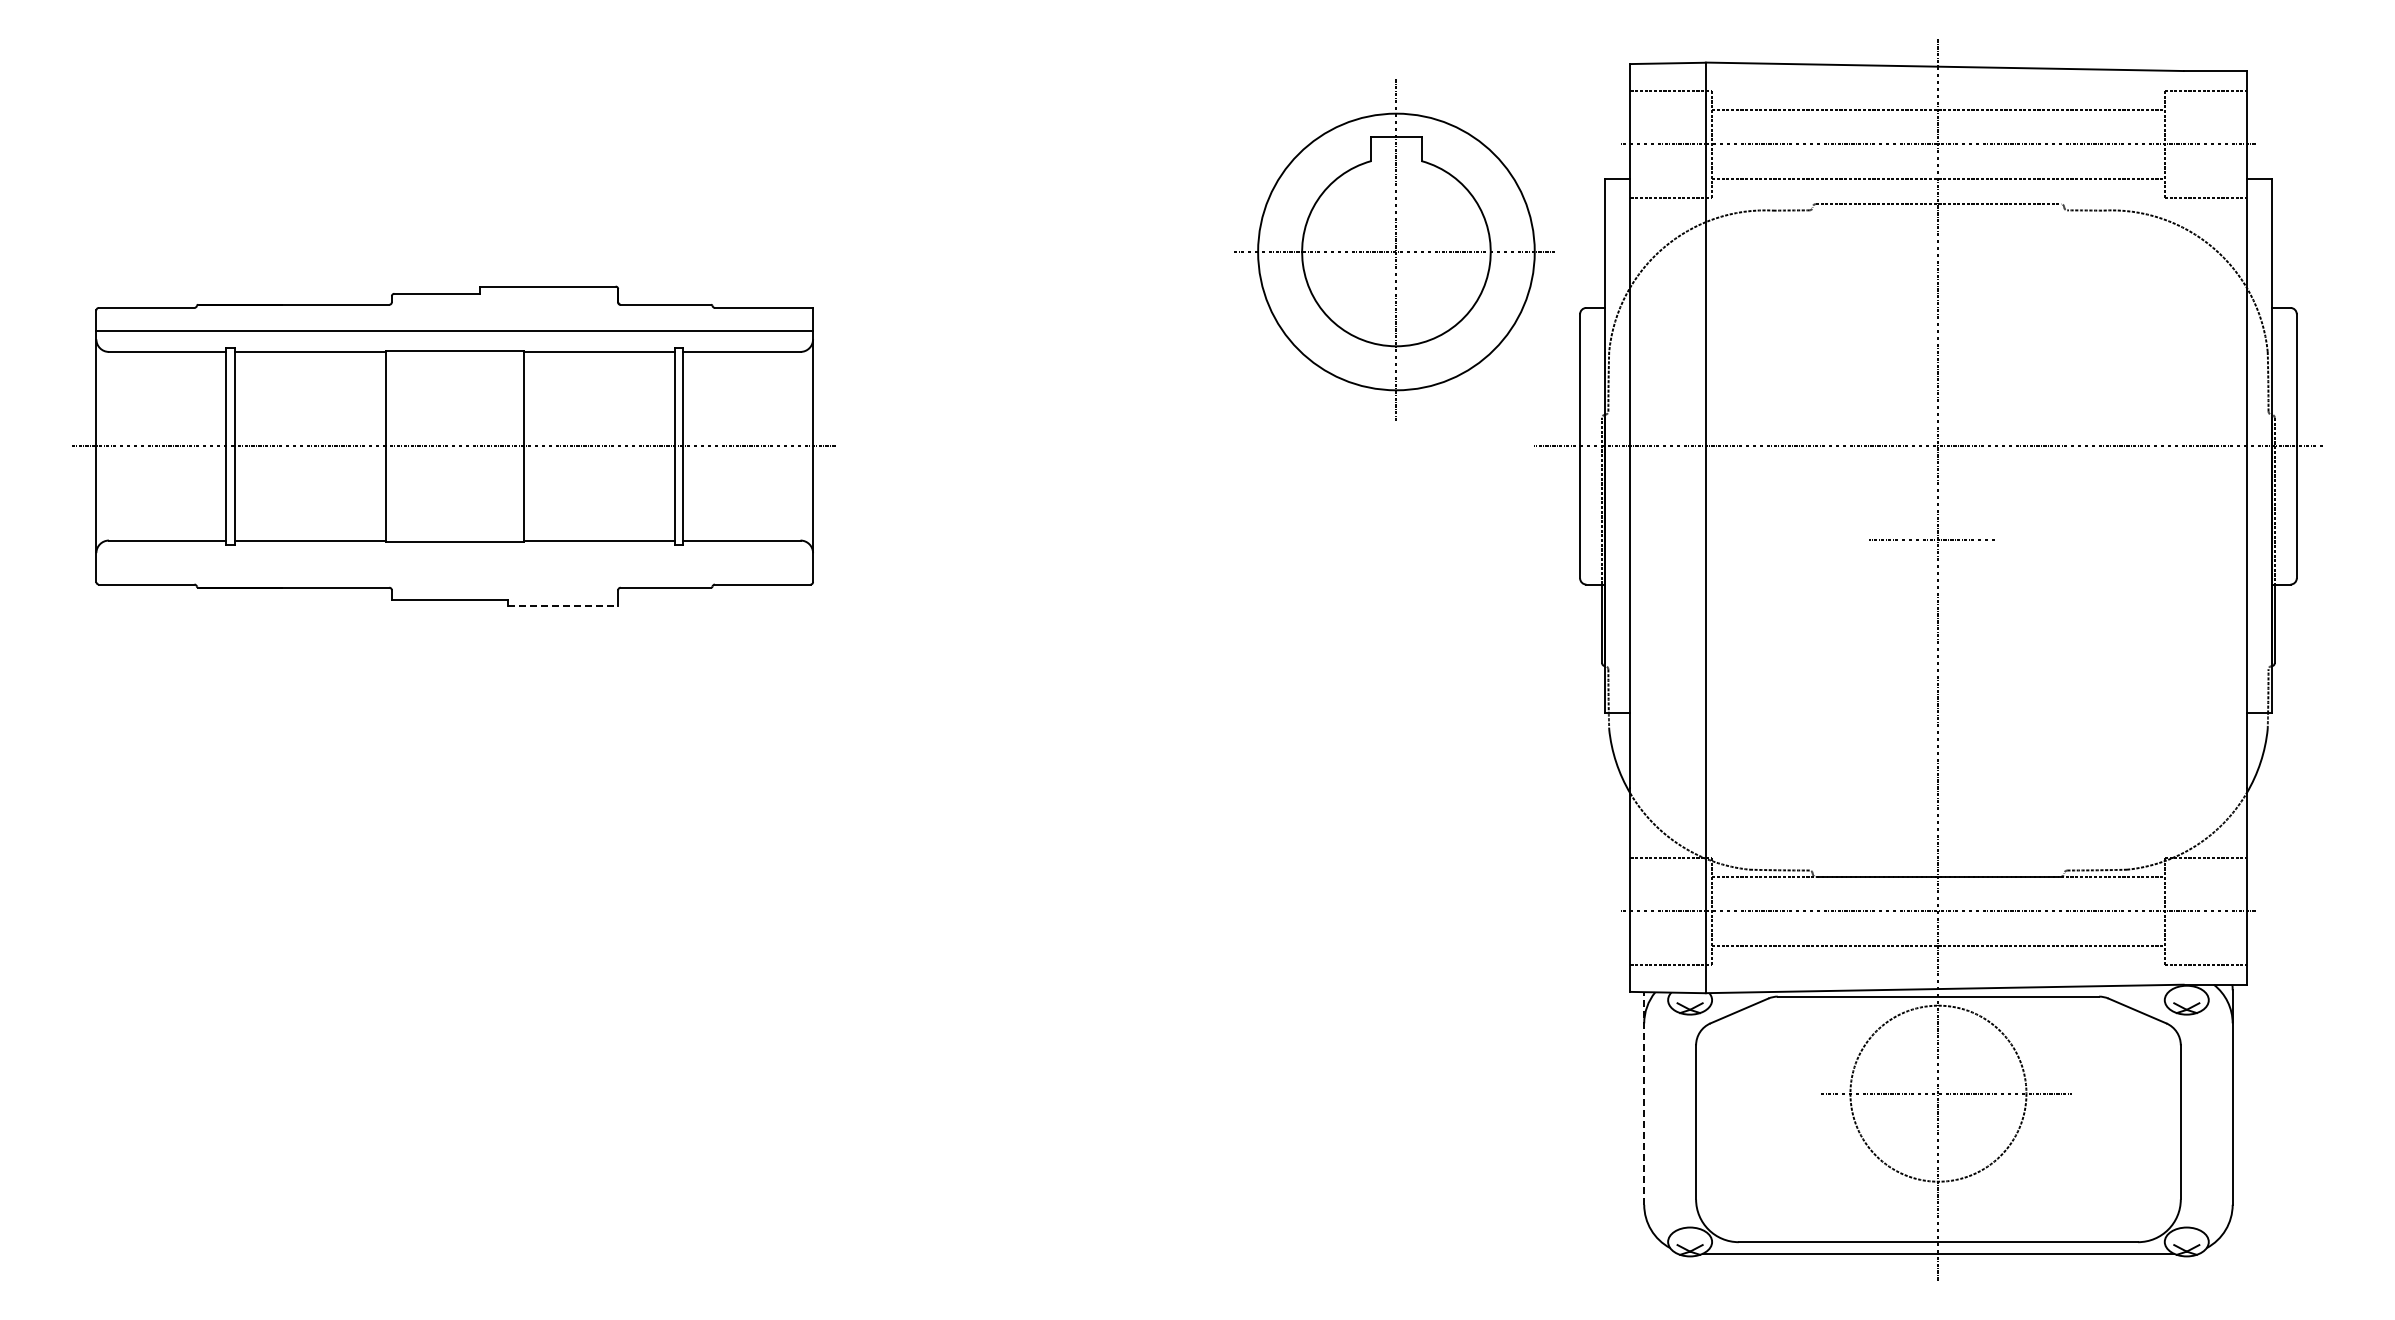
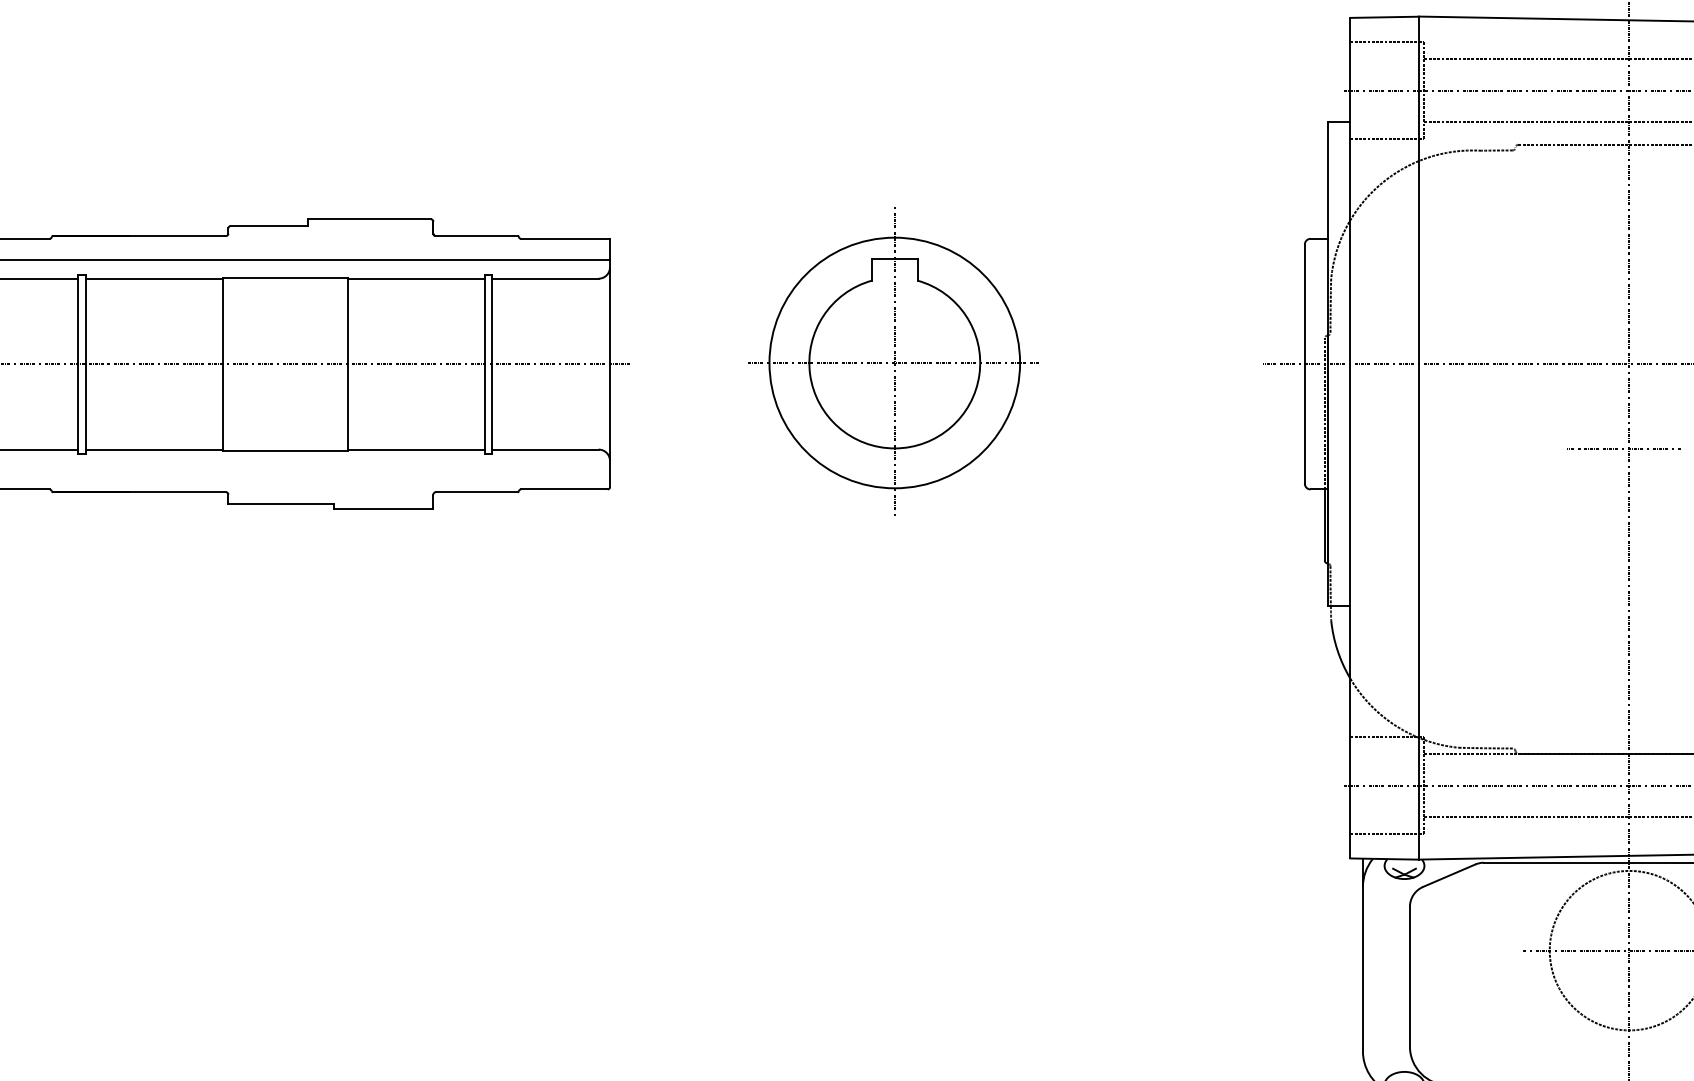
part: (1394, 249) -> (893, 360), moved
line: (563, 605) -> (383, 508), dashed -> solid
line: (1644, 1097) -> (1363, 954), dashed -> solid

